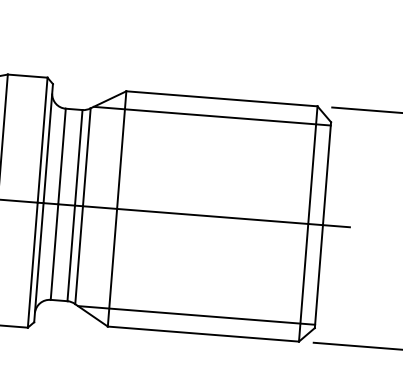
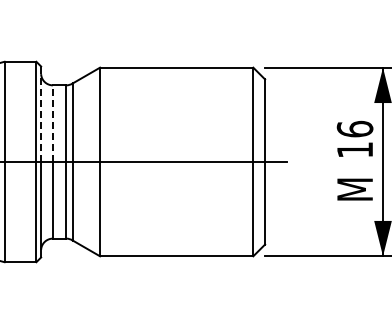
line: (212, 116) -> (170, 82), removed
line: (48, 143) -> (41, 114), solid -> dashed
line: (61, 156) -> (52, 123), solid -> dashed
line: (197, 315) -> (170, 241), removed

